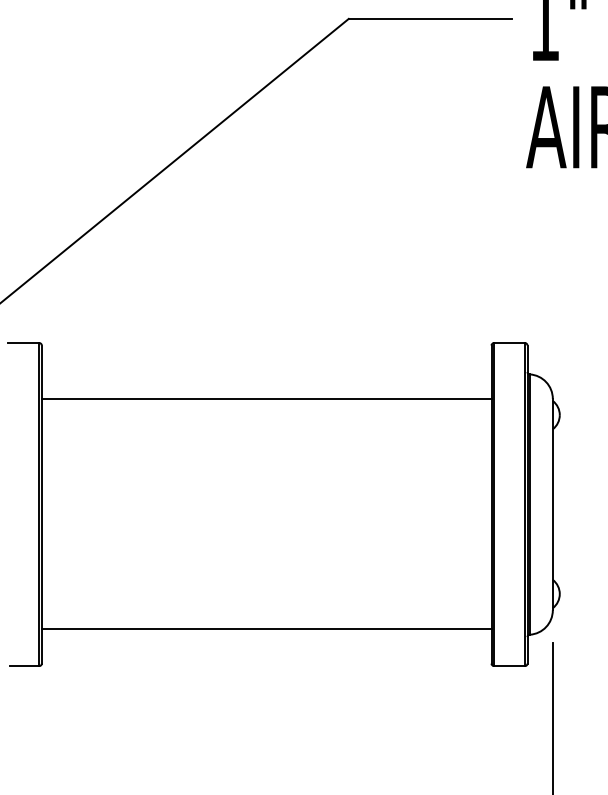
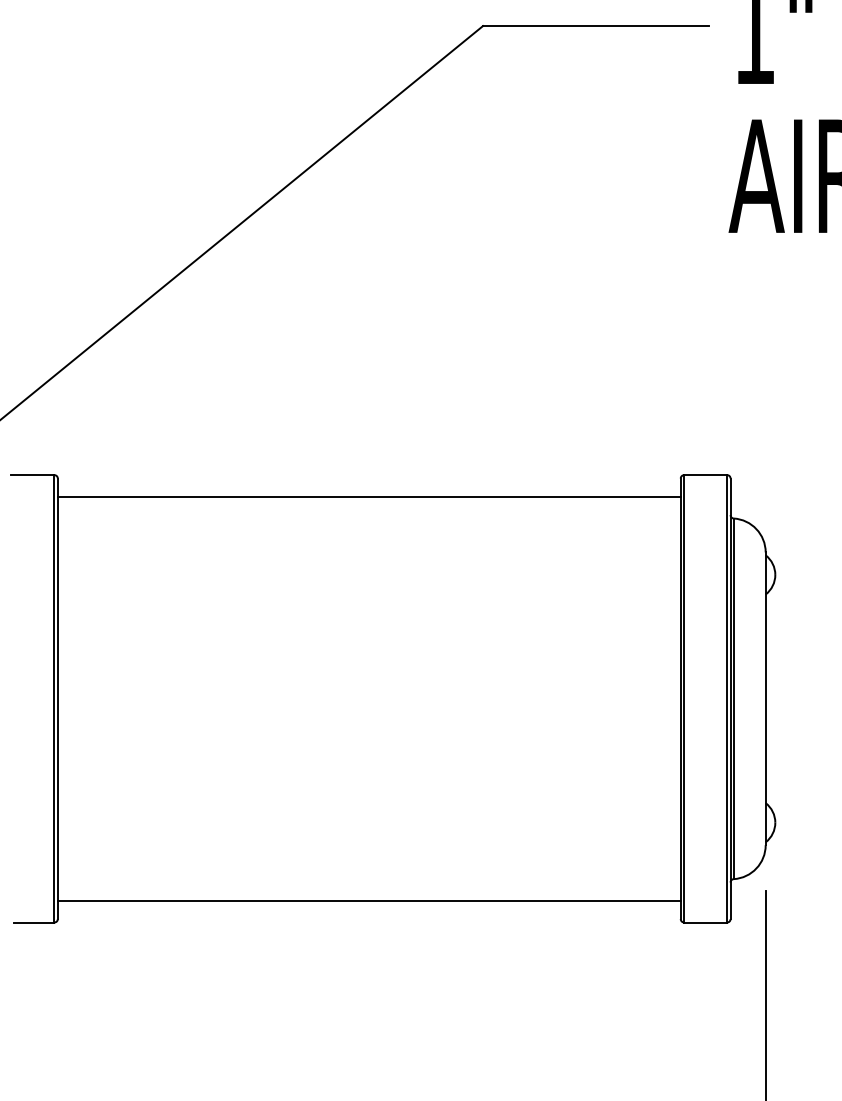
line: (266, 398) -> (369, 496), moved
line: (266, 628) -> (369, 900), moved

